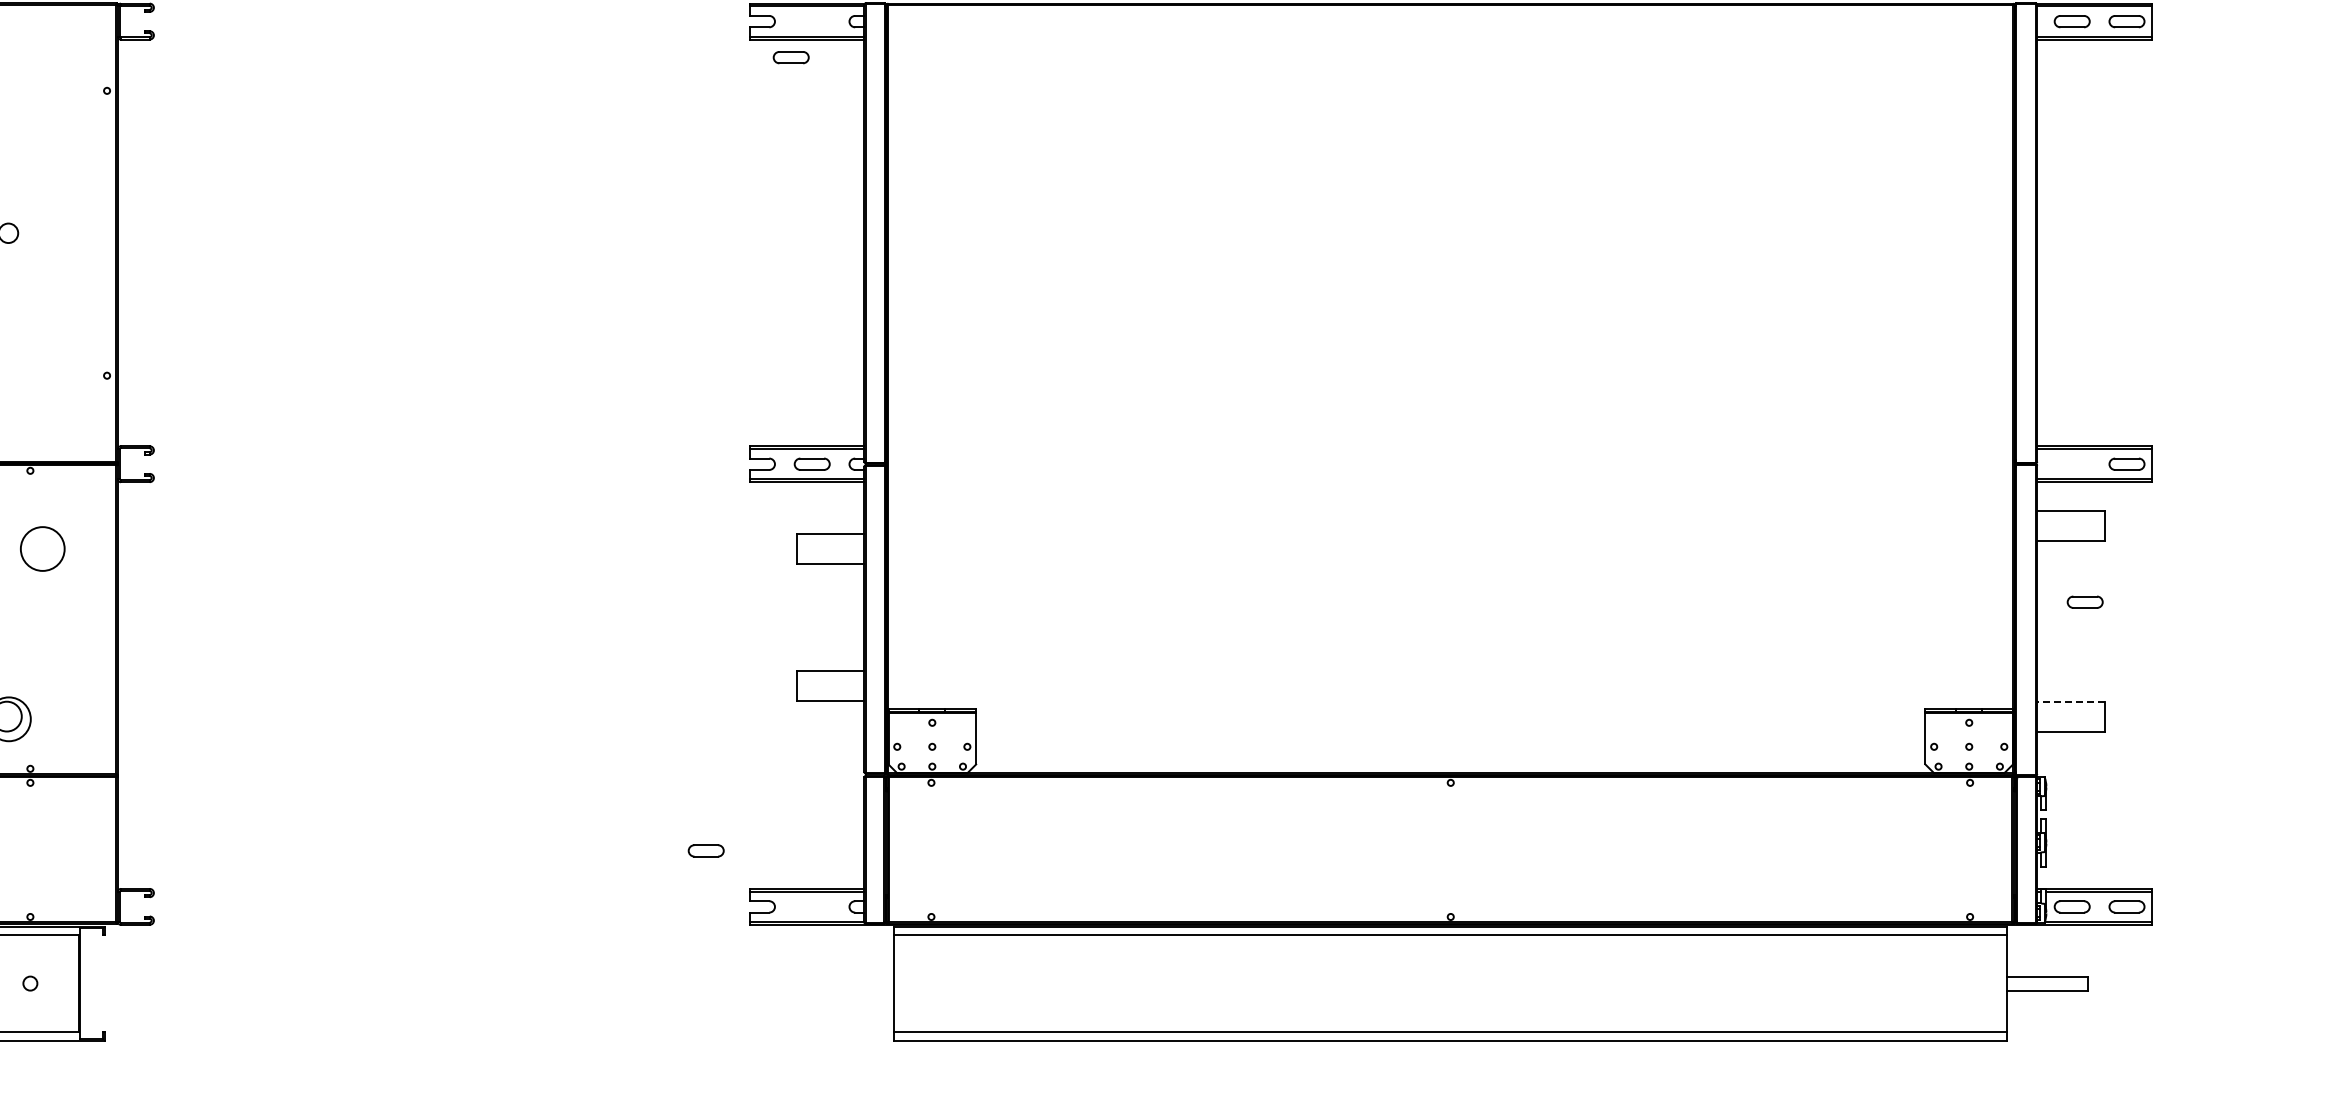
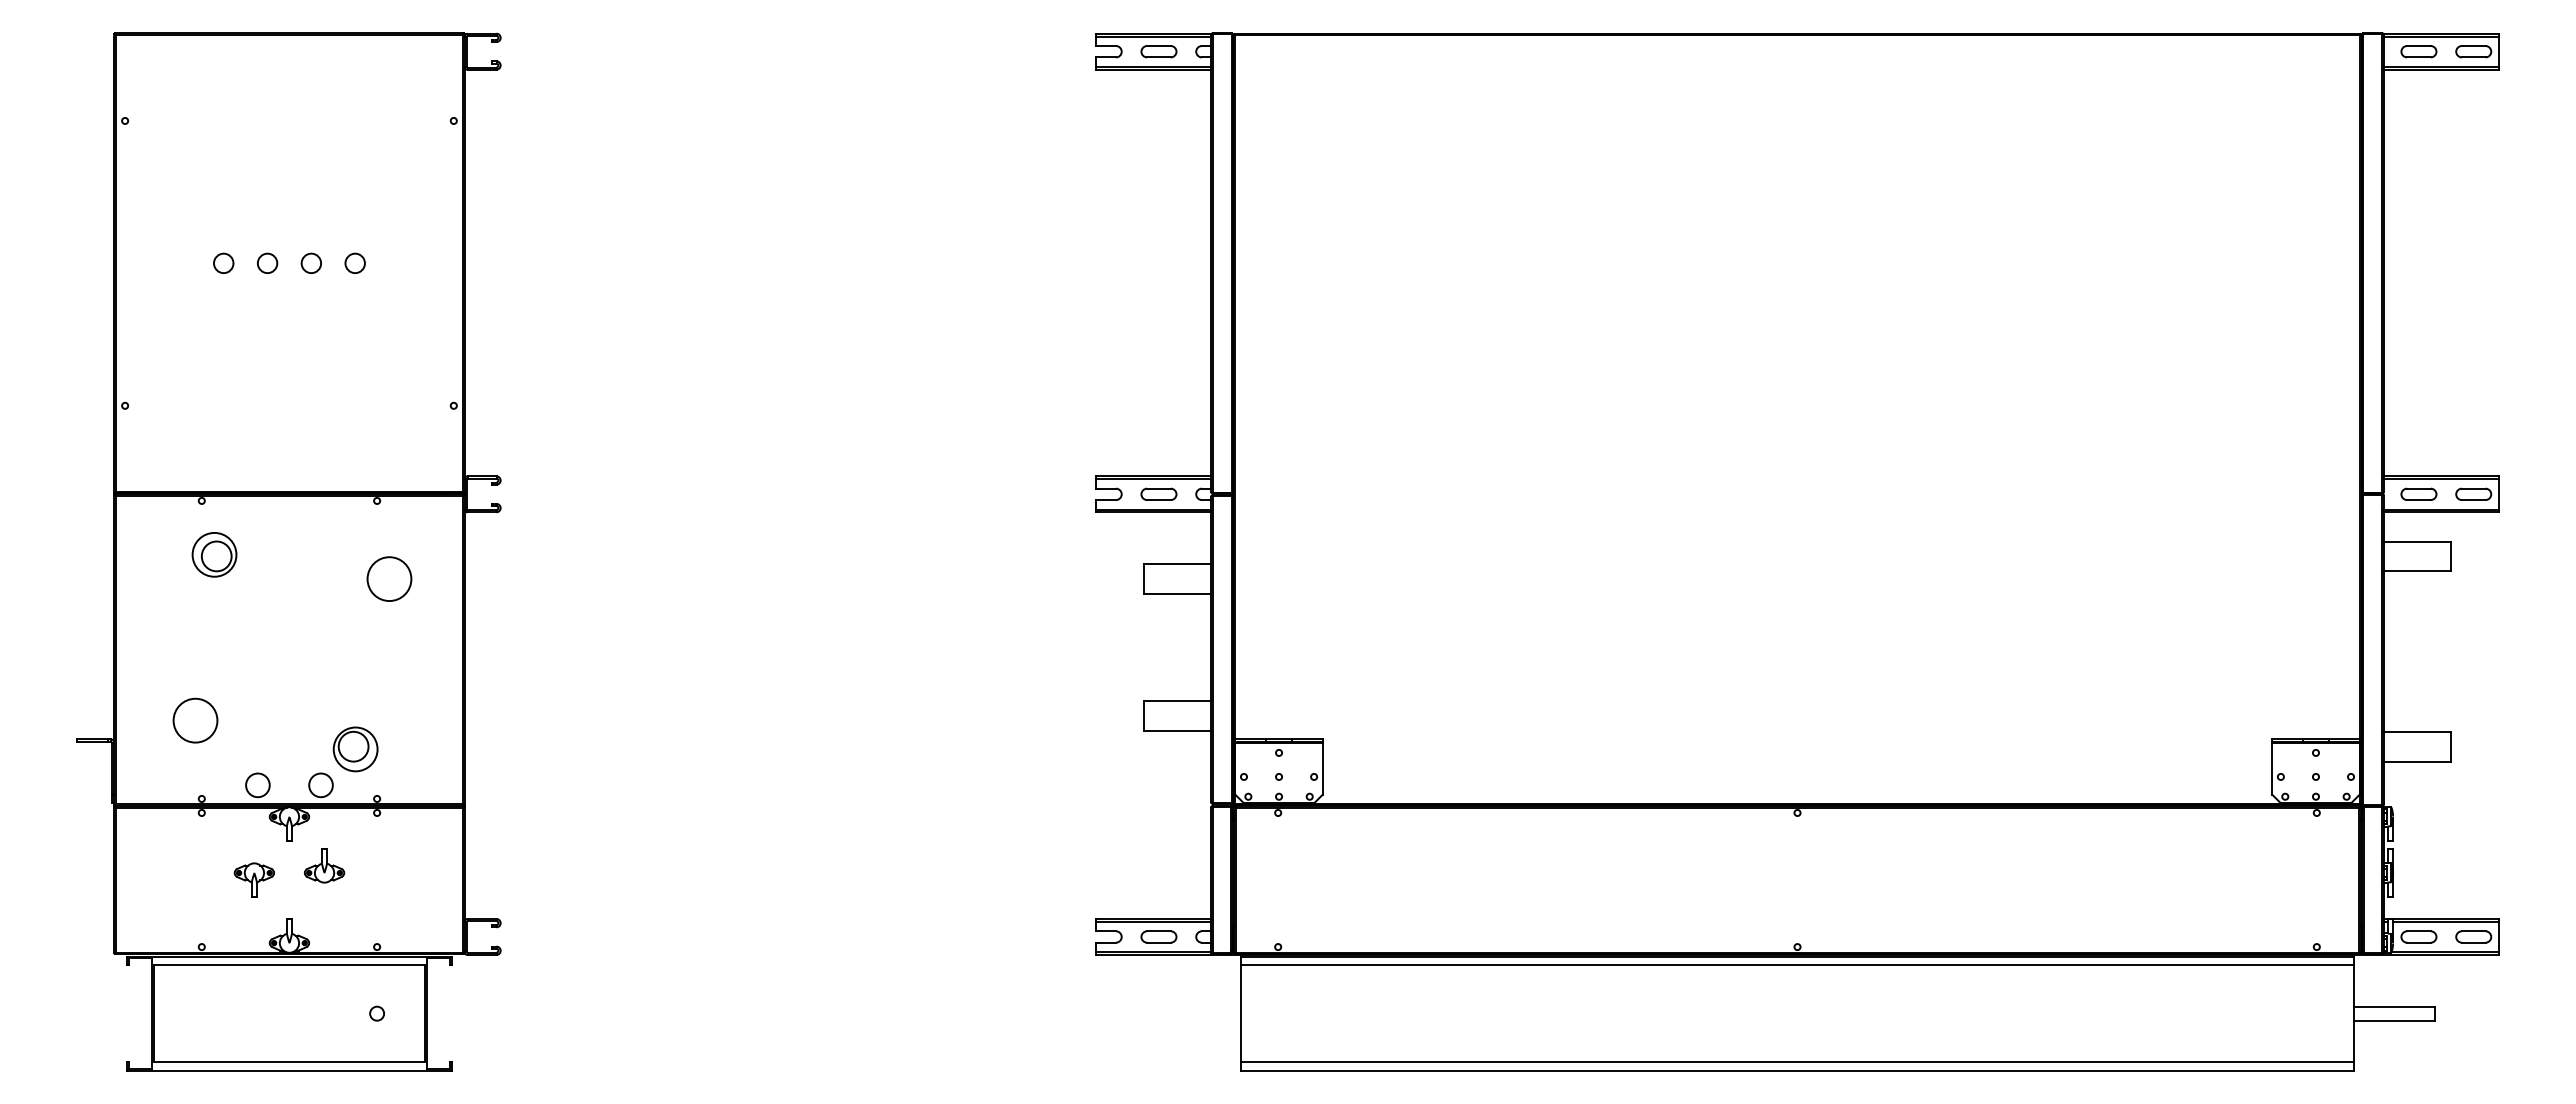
part: (790, 57) -> (1158, 51), moved
part: (2084, 601) -> (2418, 493), moved
line: (2070, 701) -> (2417, 731), dashed -> solid
part: (705, 850) -> (1158, 936), moved

